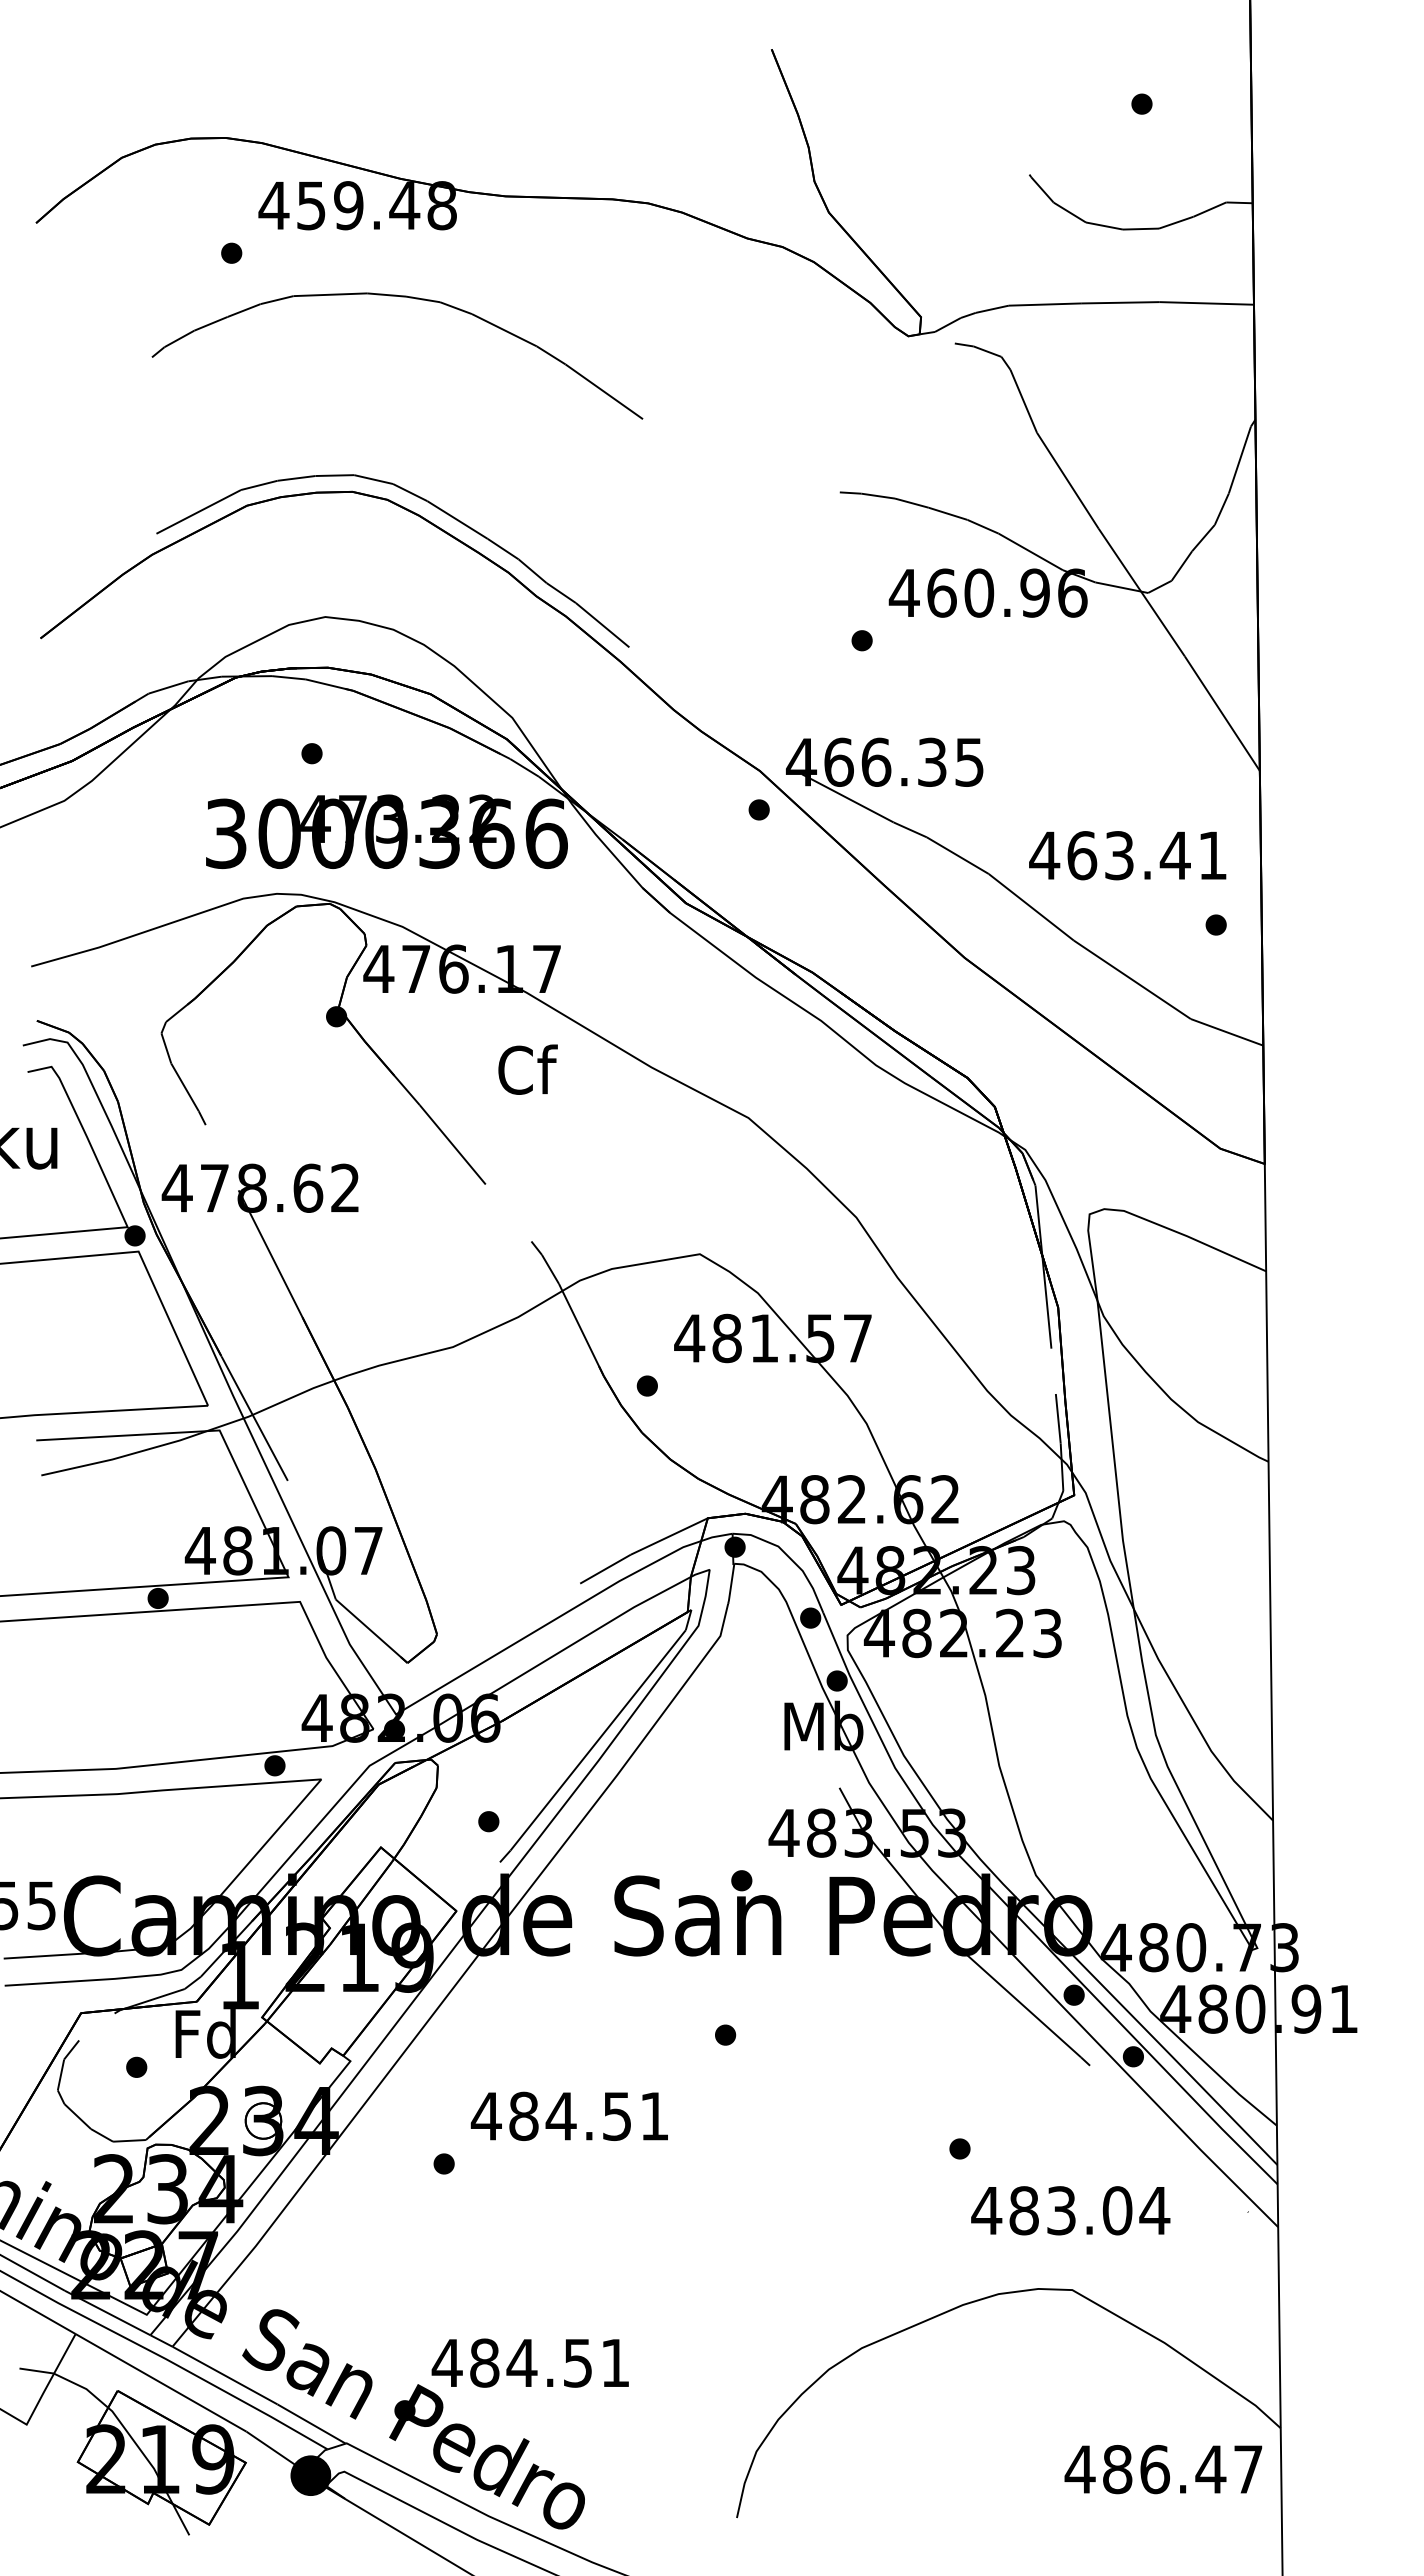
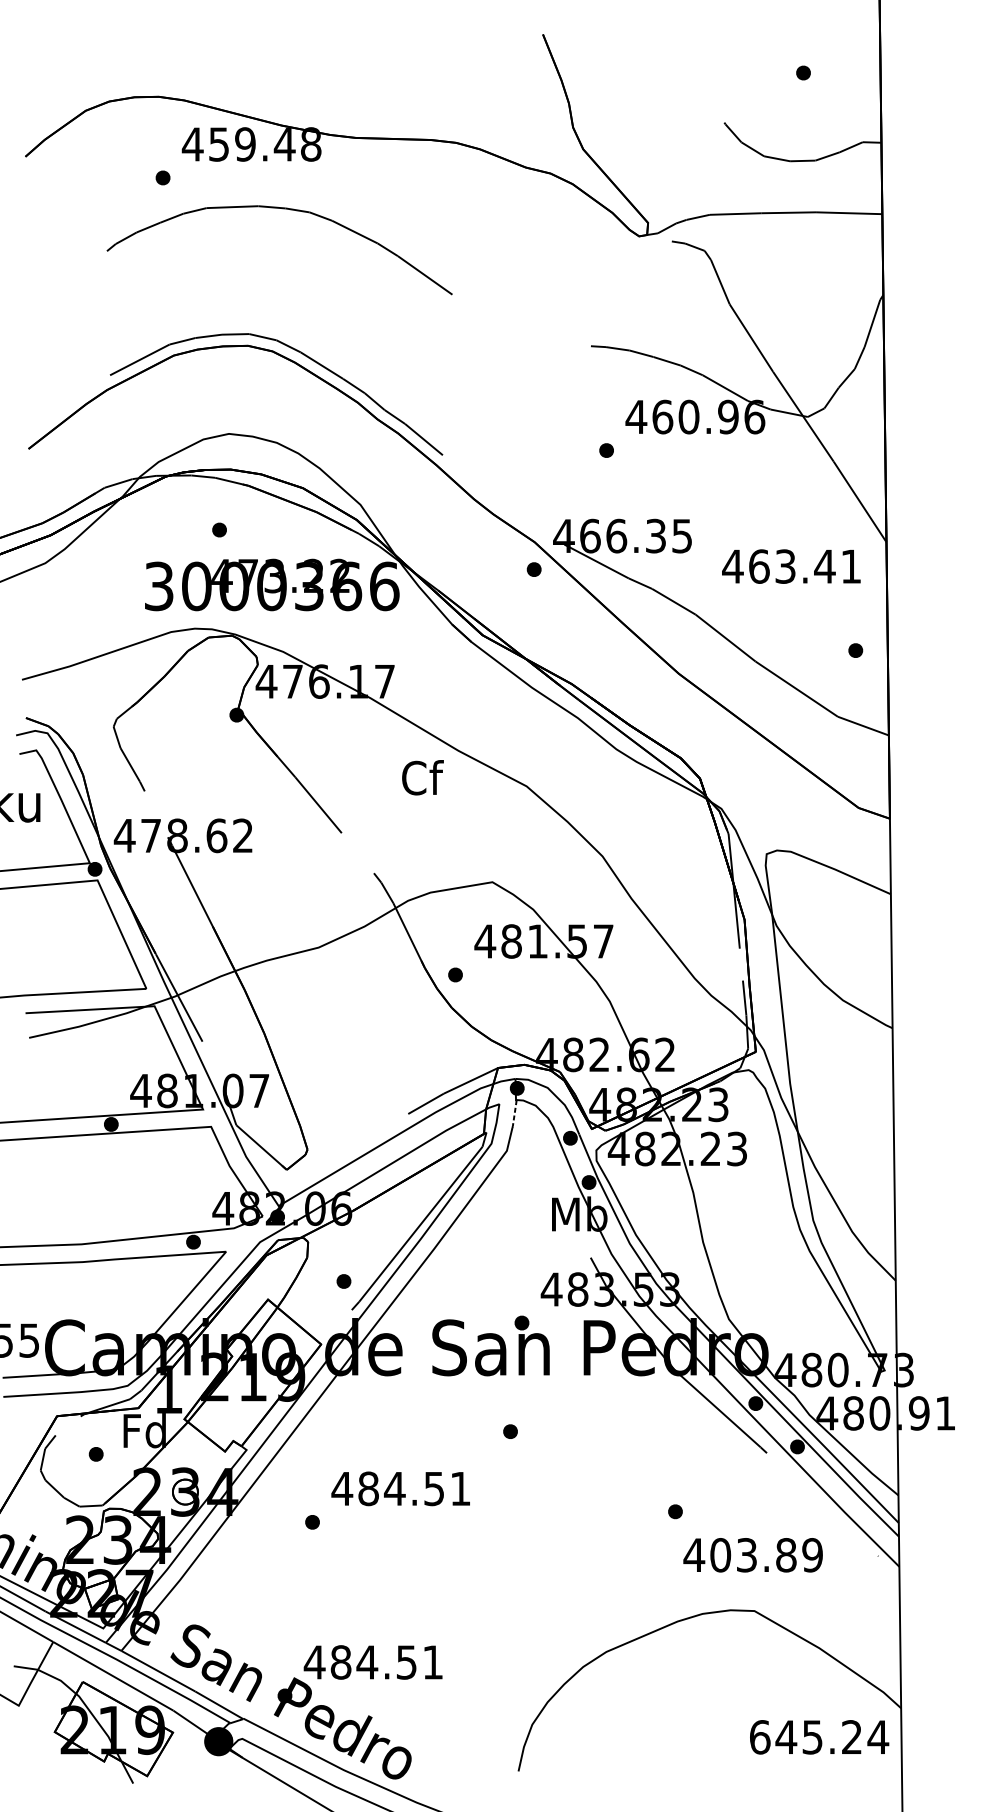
text: (1127, 855) -> (791, 566), moved
text: (527, 1069) -> (422, 777), moved
line: (731, 1584) -> (514, 1114), solid -> dashed
text: (1089, 2210) -> (766, 1555), 483.04 -> 403.89
text: (1163, 2469) -> (818, 1737), 486.47 -> 645.24

